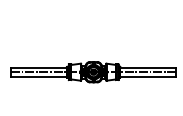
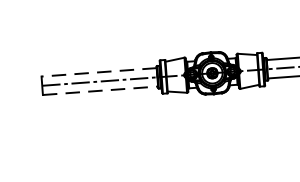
line: (38, 67) -> (98, 71), solid -> dashed
line: (38, 76) -> (99, 90), solid -> dashed

